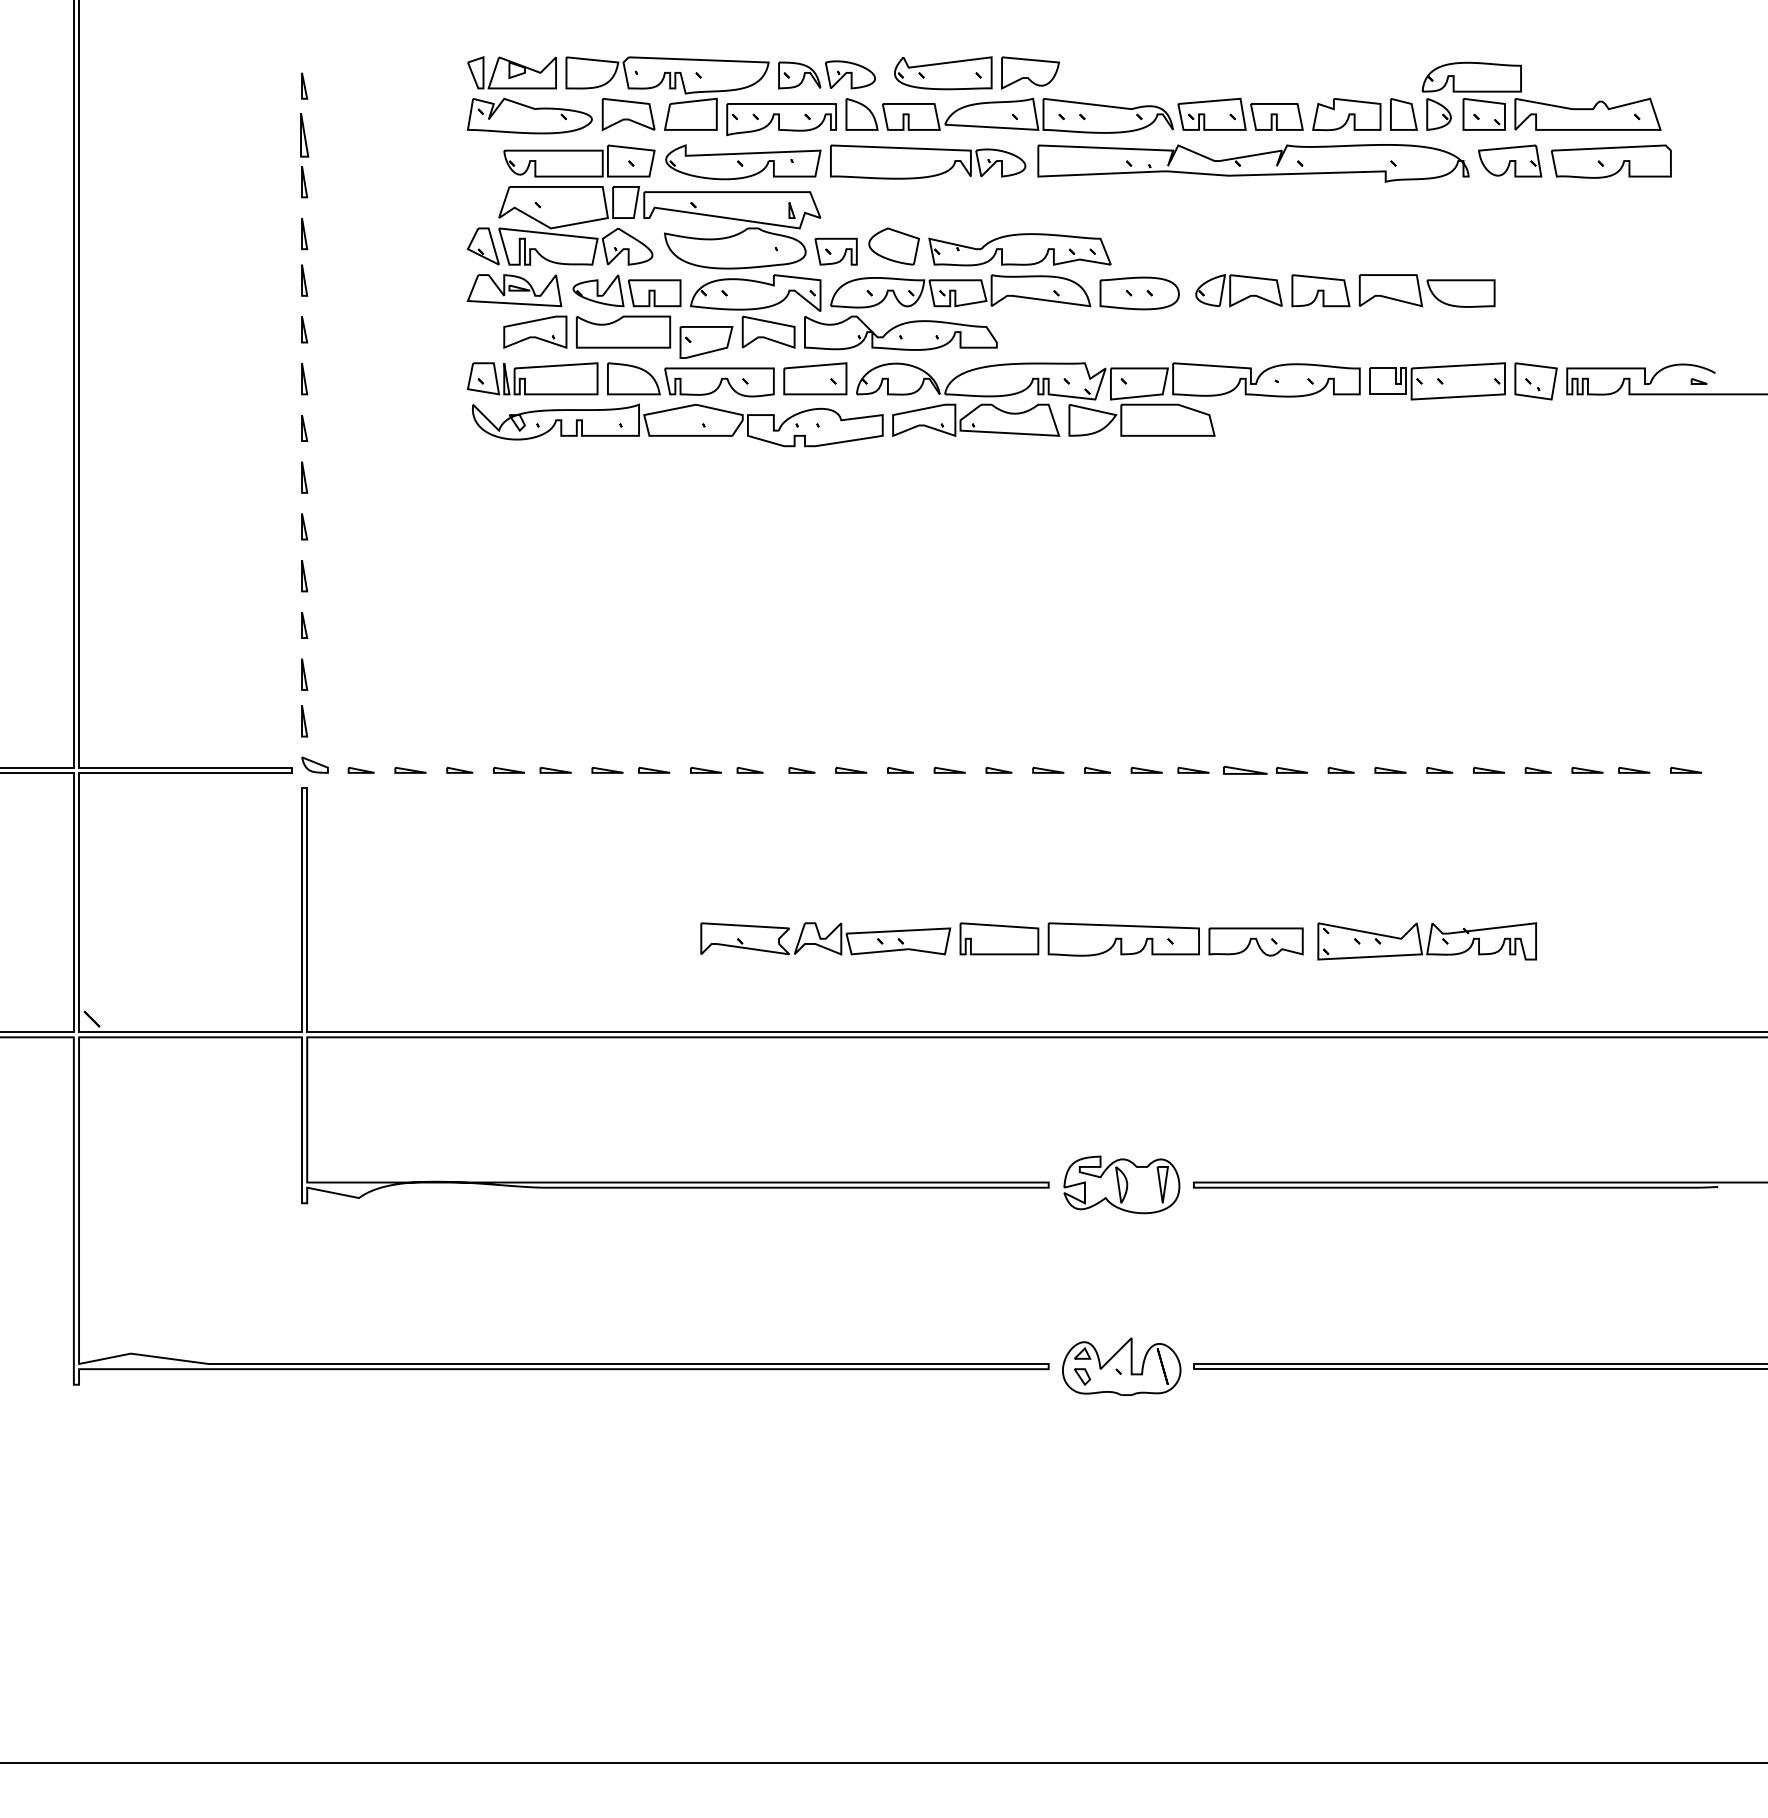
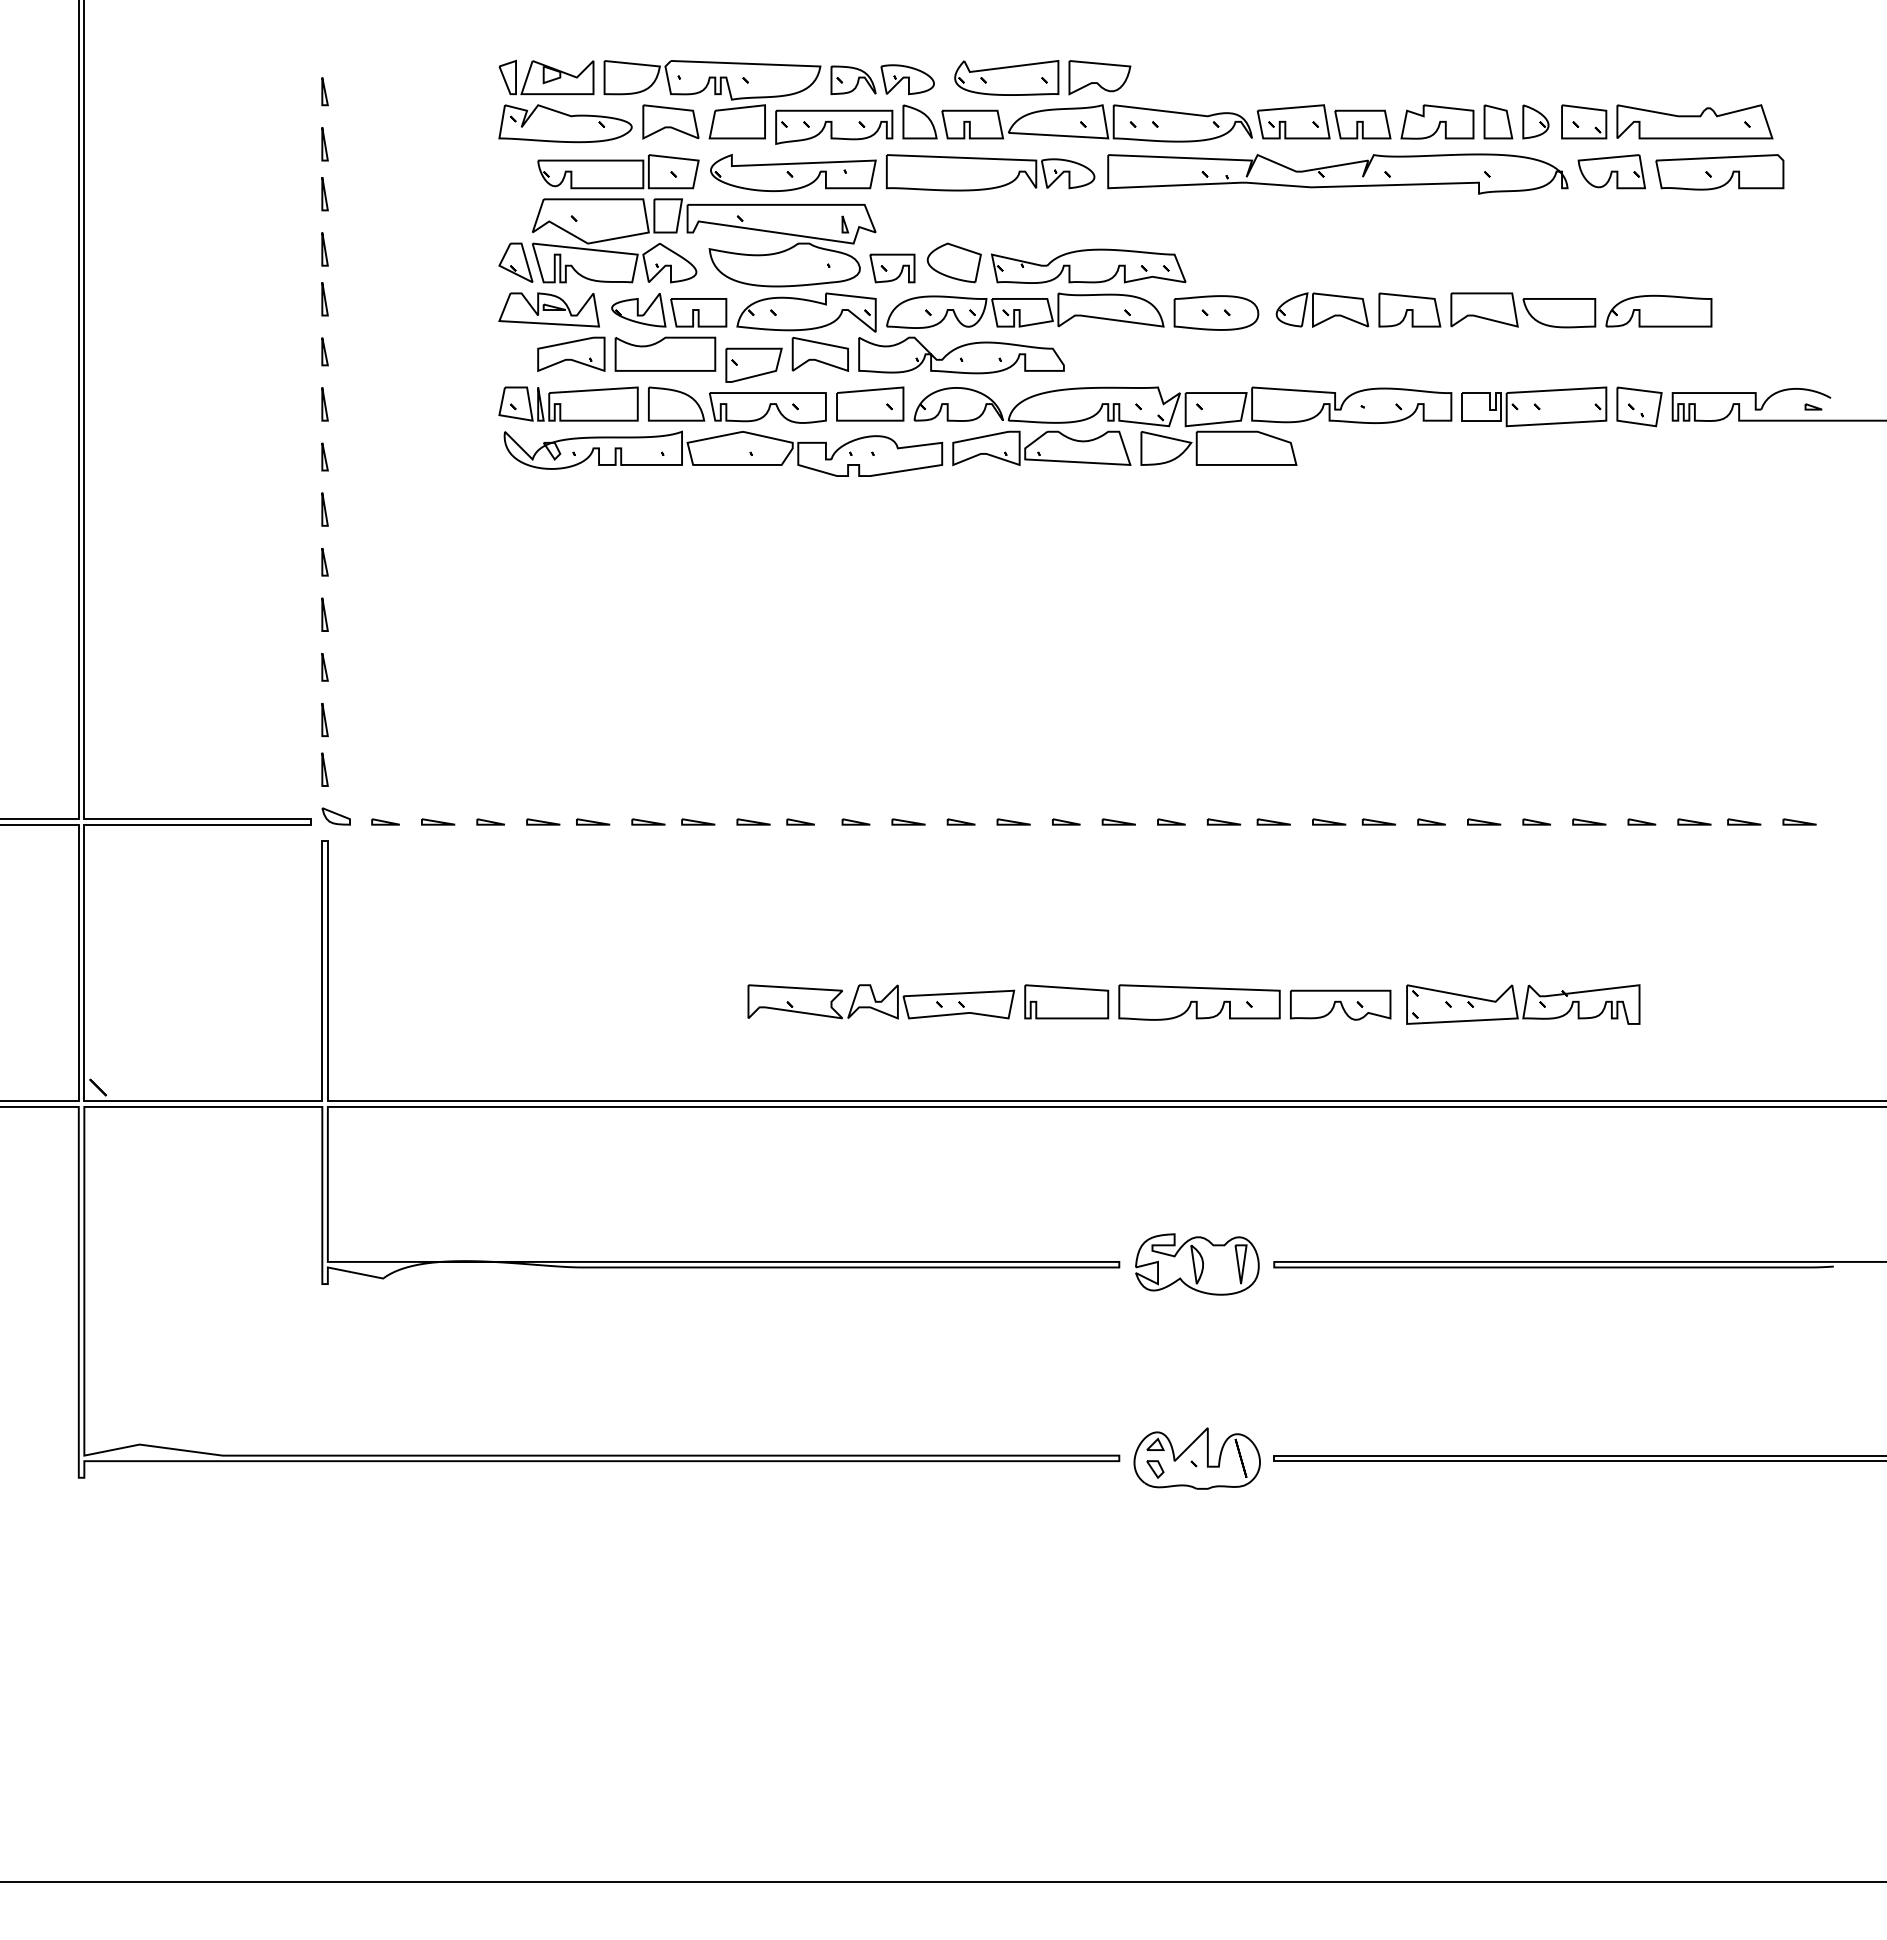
part: (1471, 76) -> (1658, 310), moved
part: (304, 135) -> (324, 144), size x0.71
part: (1245, 769) -> (1329, 821), size x0.71

